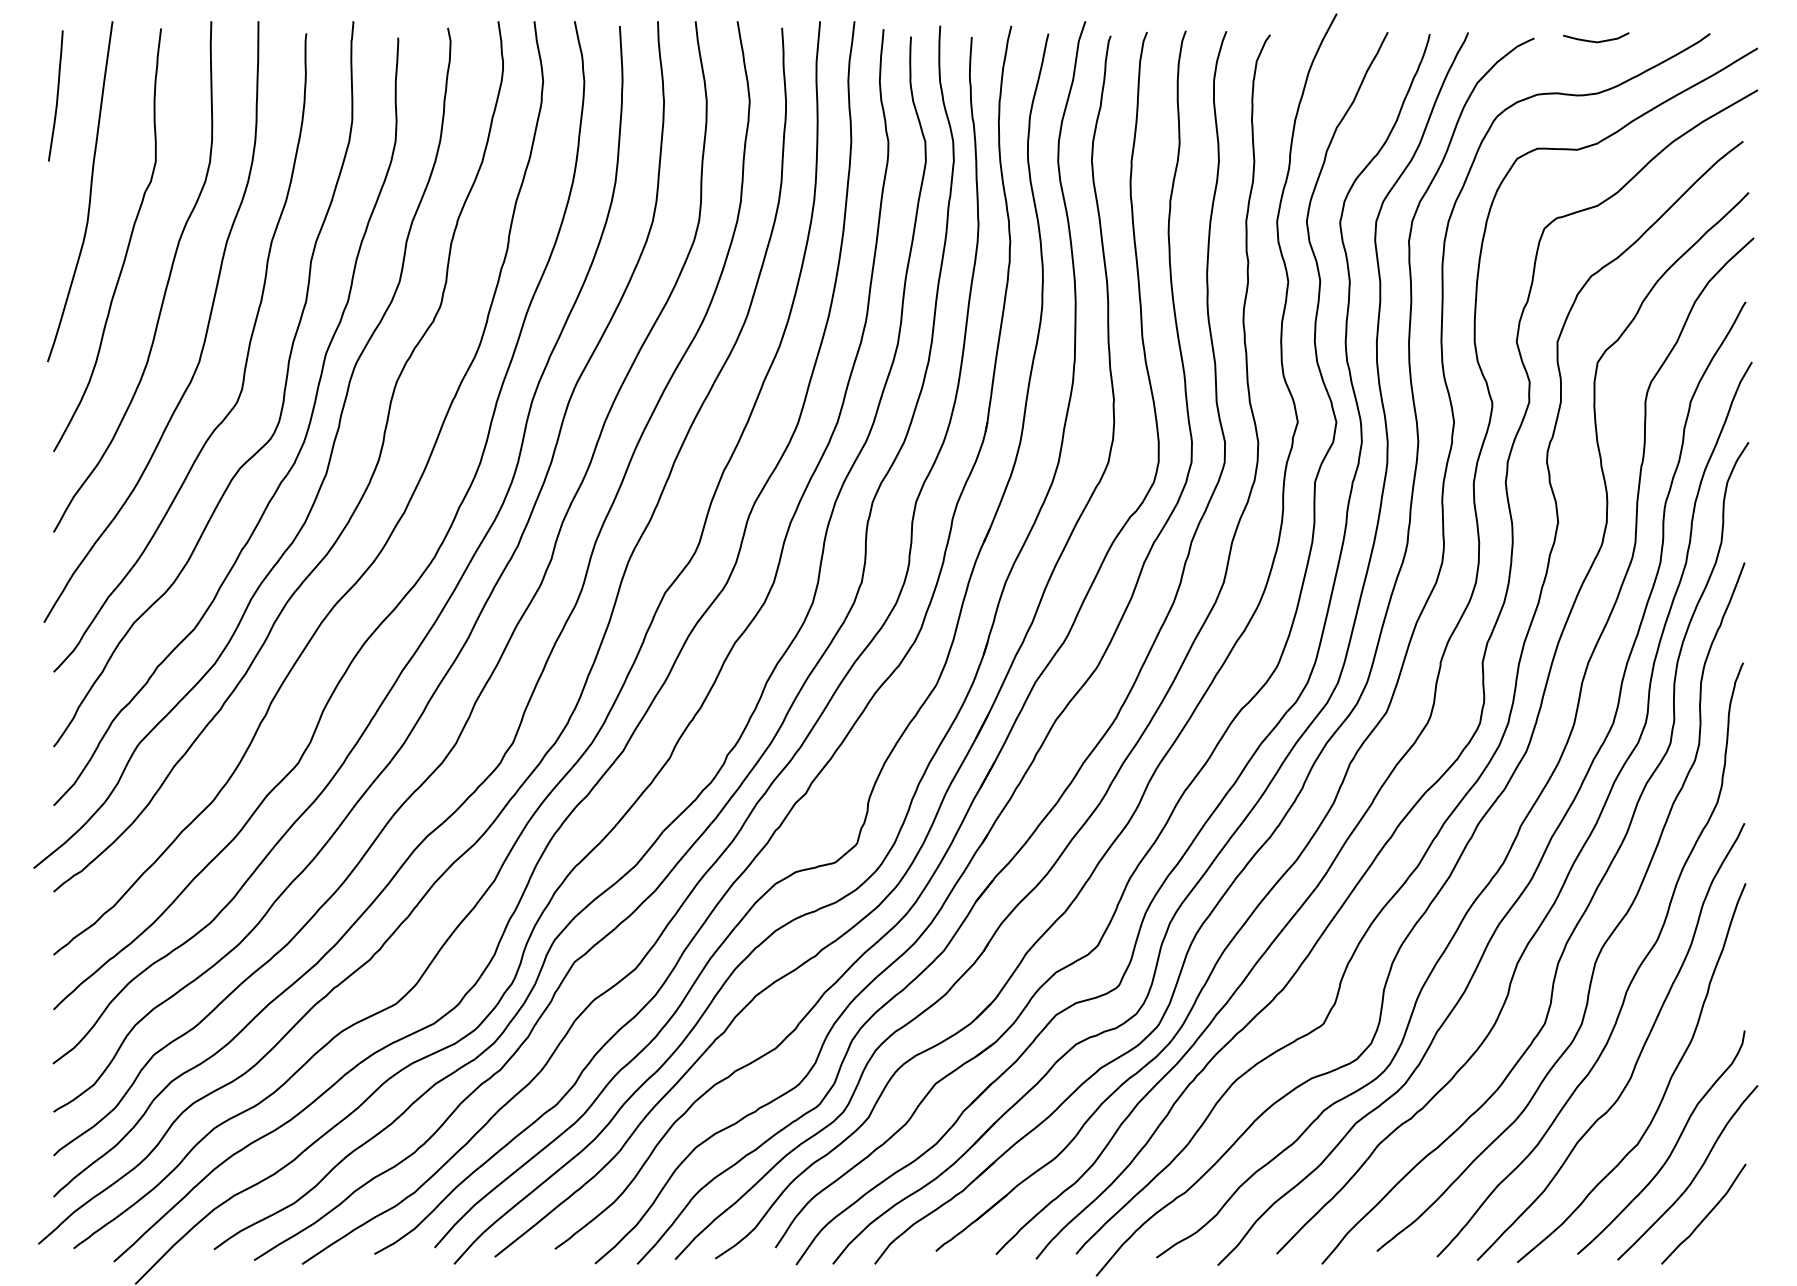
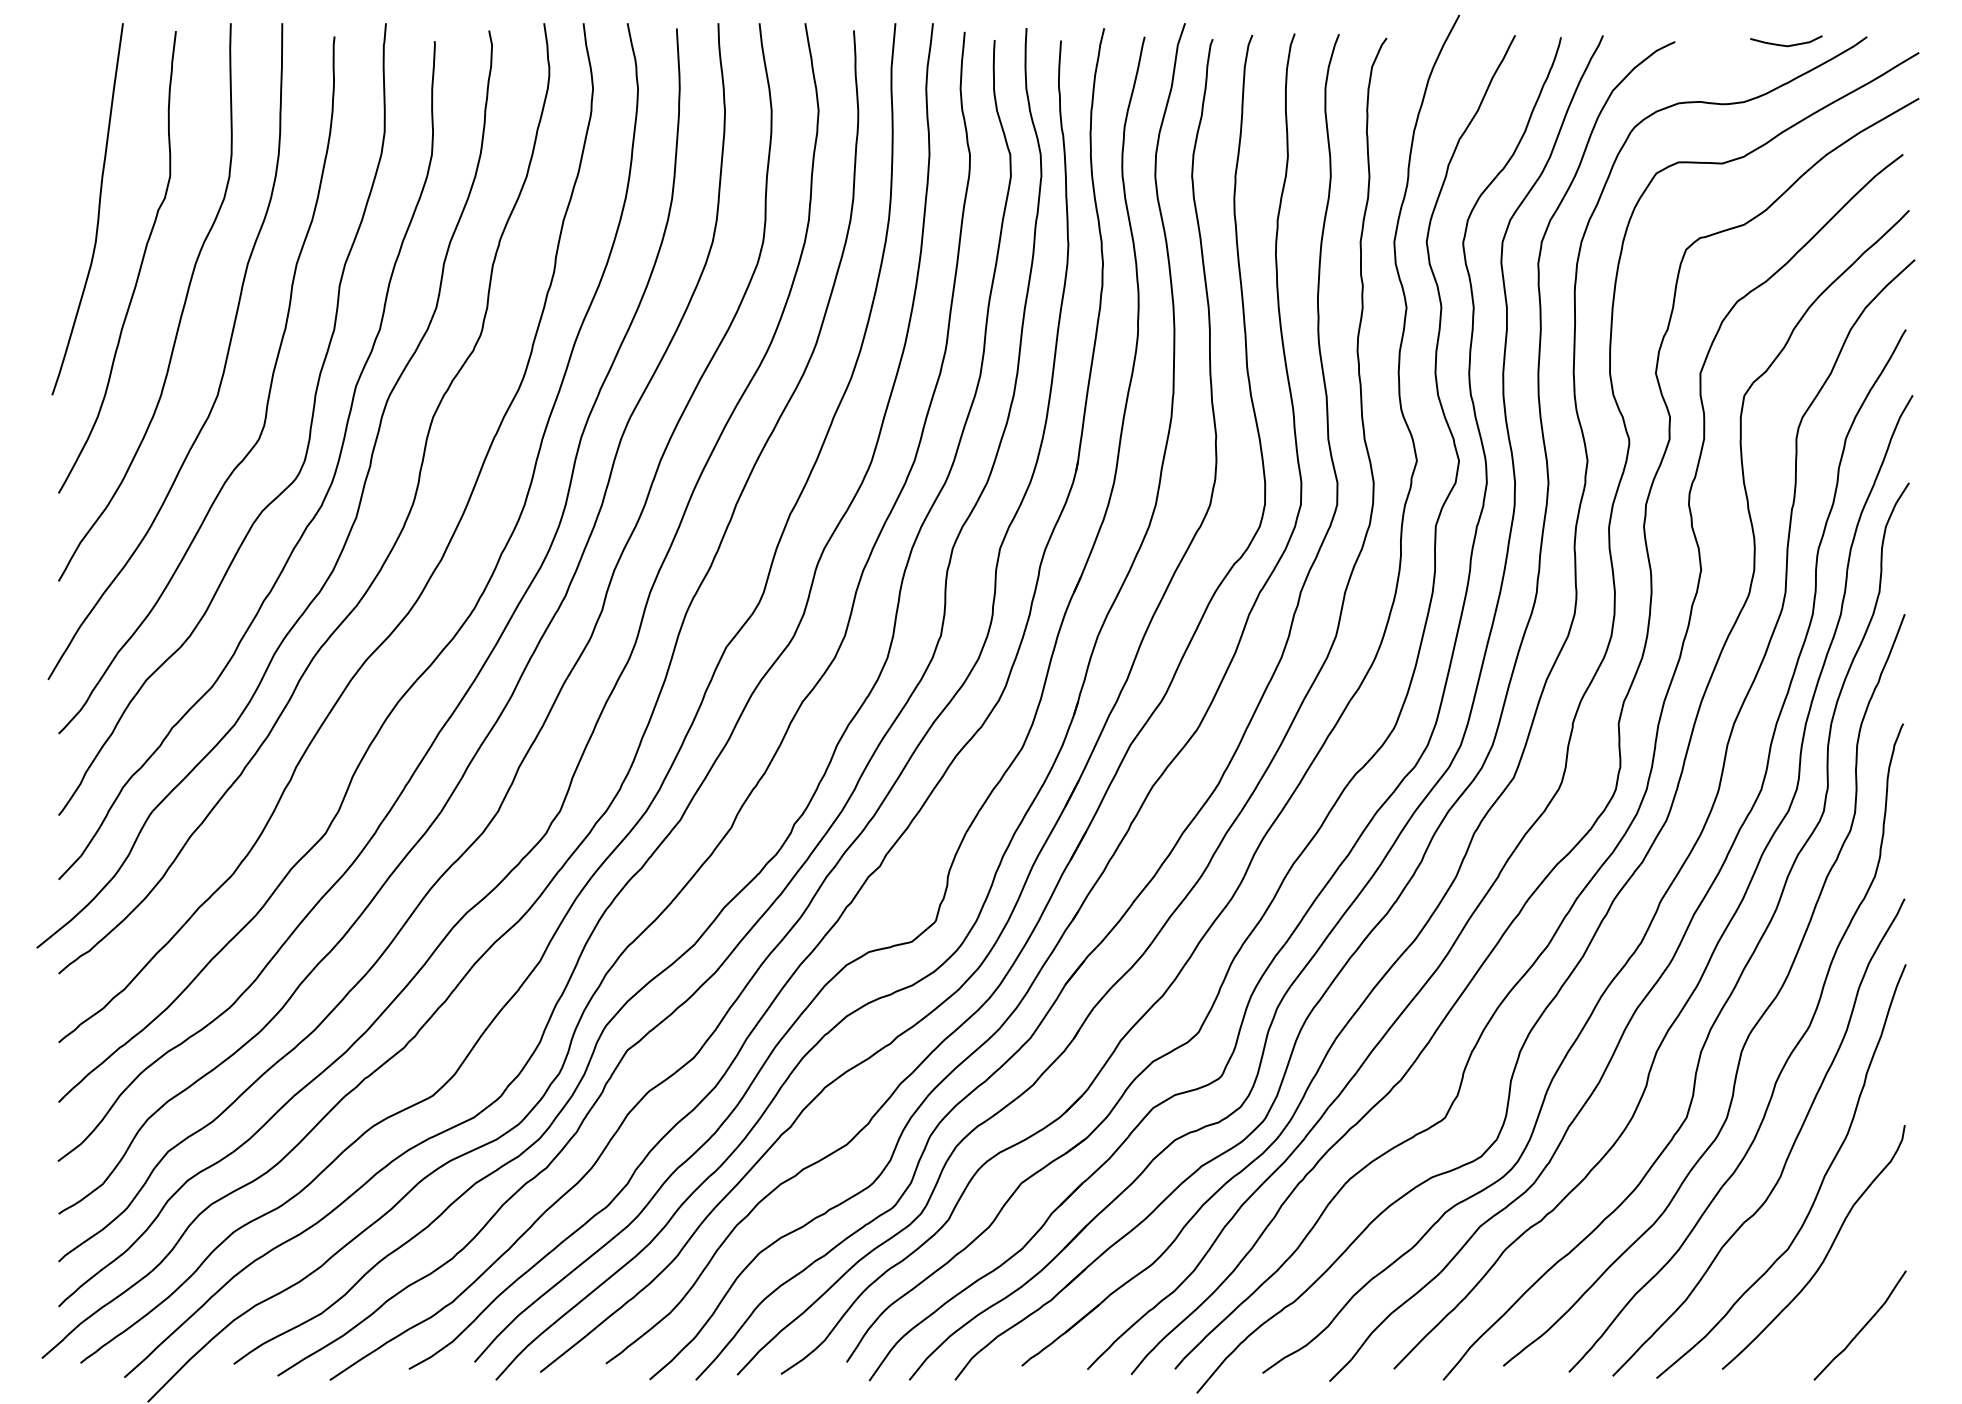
curve: (1596, 41) -> (1786, 45), moved
curve: (56, 95) -> (61, 104), removed
curve: (1693, 1177) -> (1848, 1285), removed

